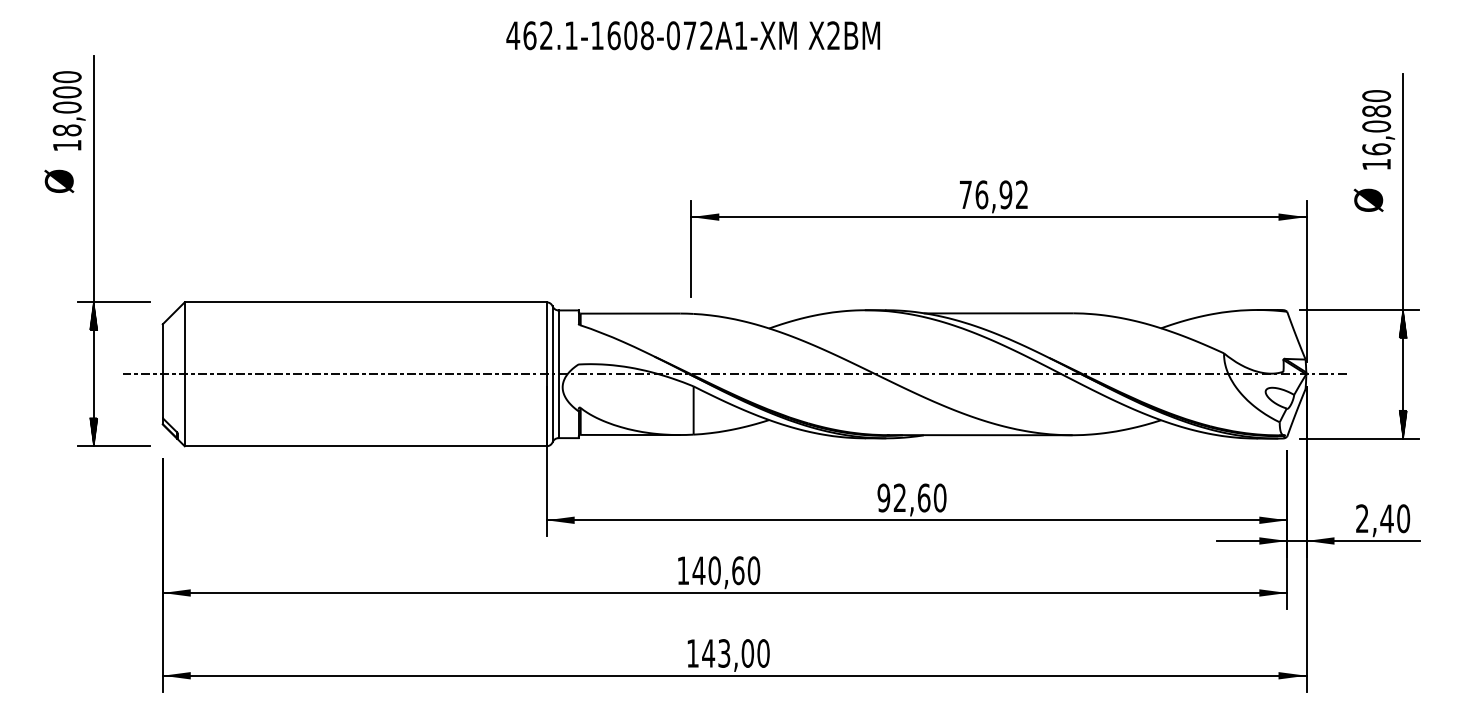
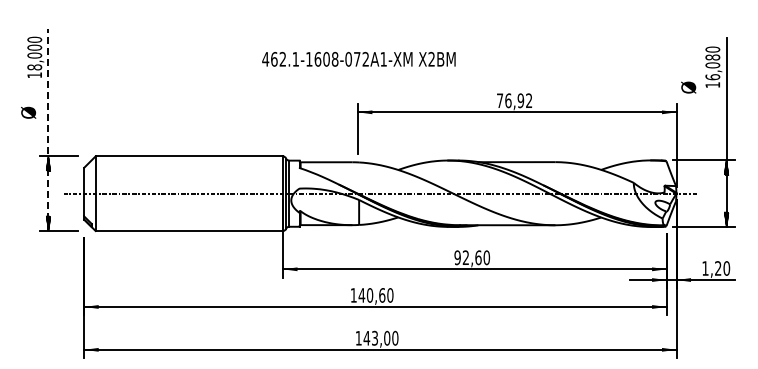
text: (692, 35) -> (358, 59), moved
text: (59, 180) -> (28, 112), moved
text: (1368, 200) -> (688, 87), moved
line: (93, 250) -> (48, 129), solid -> dashed
text: (1374, 518) -> (711, 268), 2,40 -> 1,20

